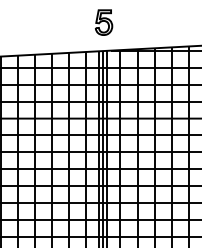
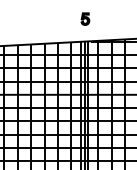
part: (104, 22) -> (85, 19), size x0.6

